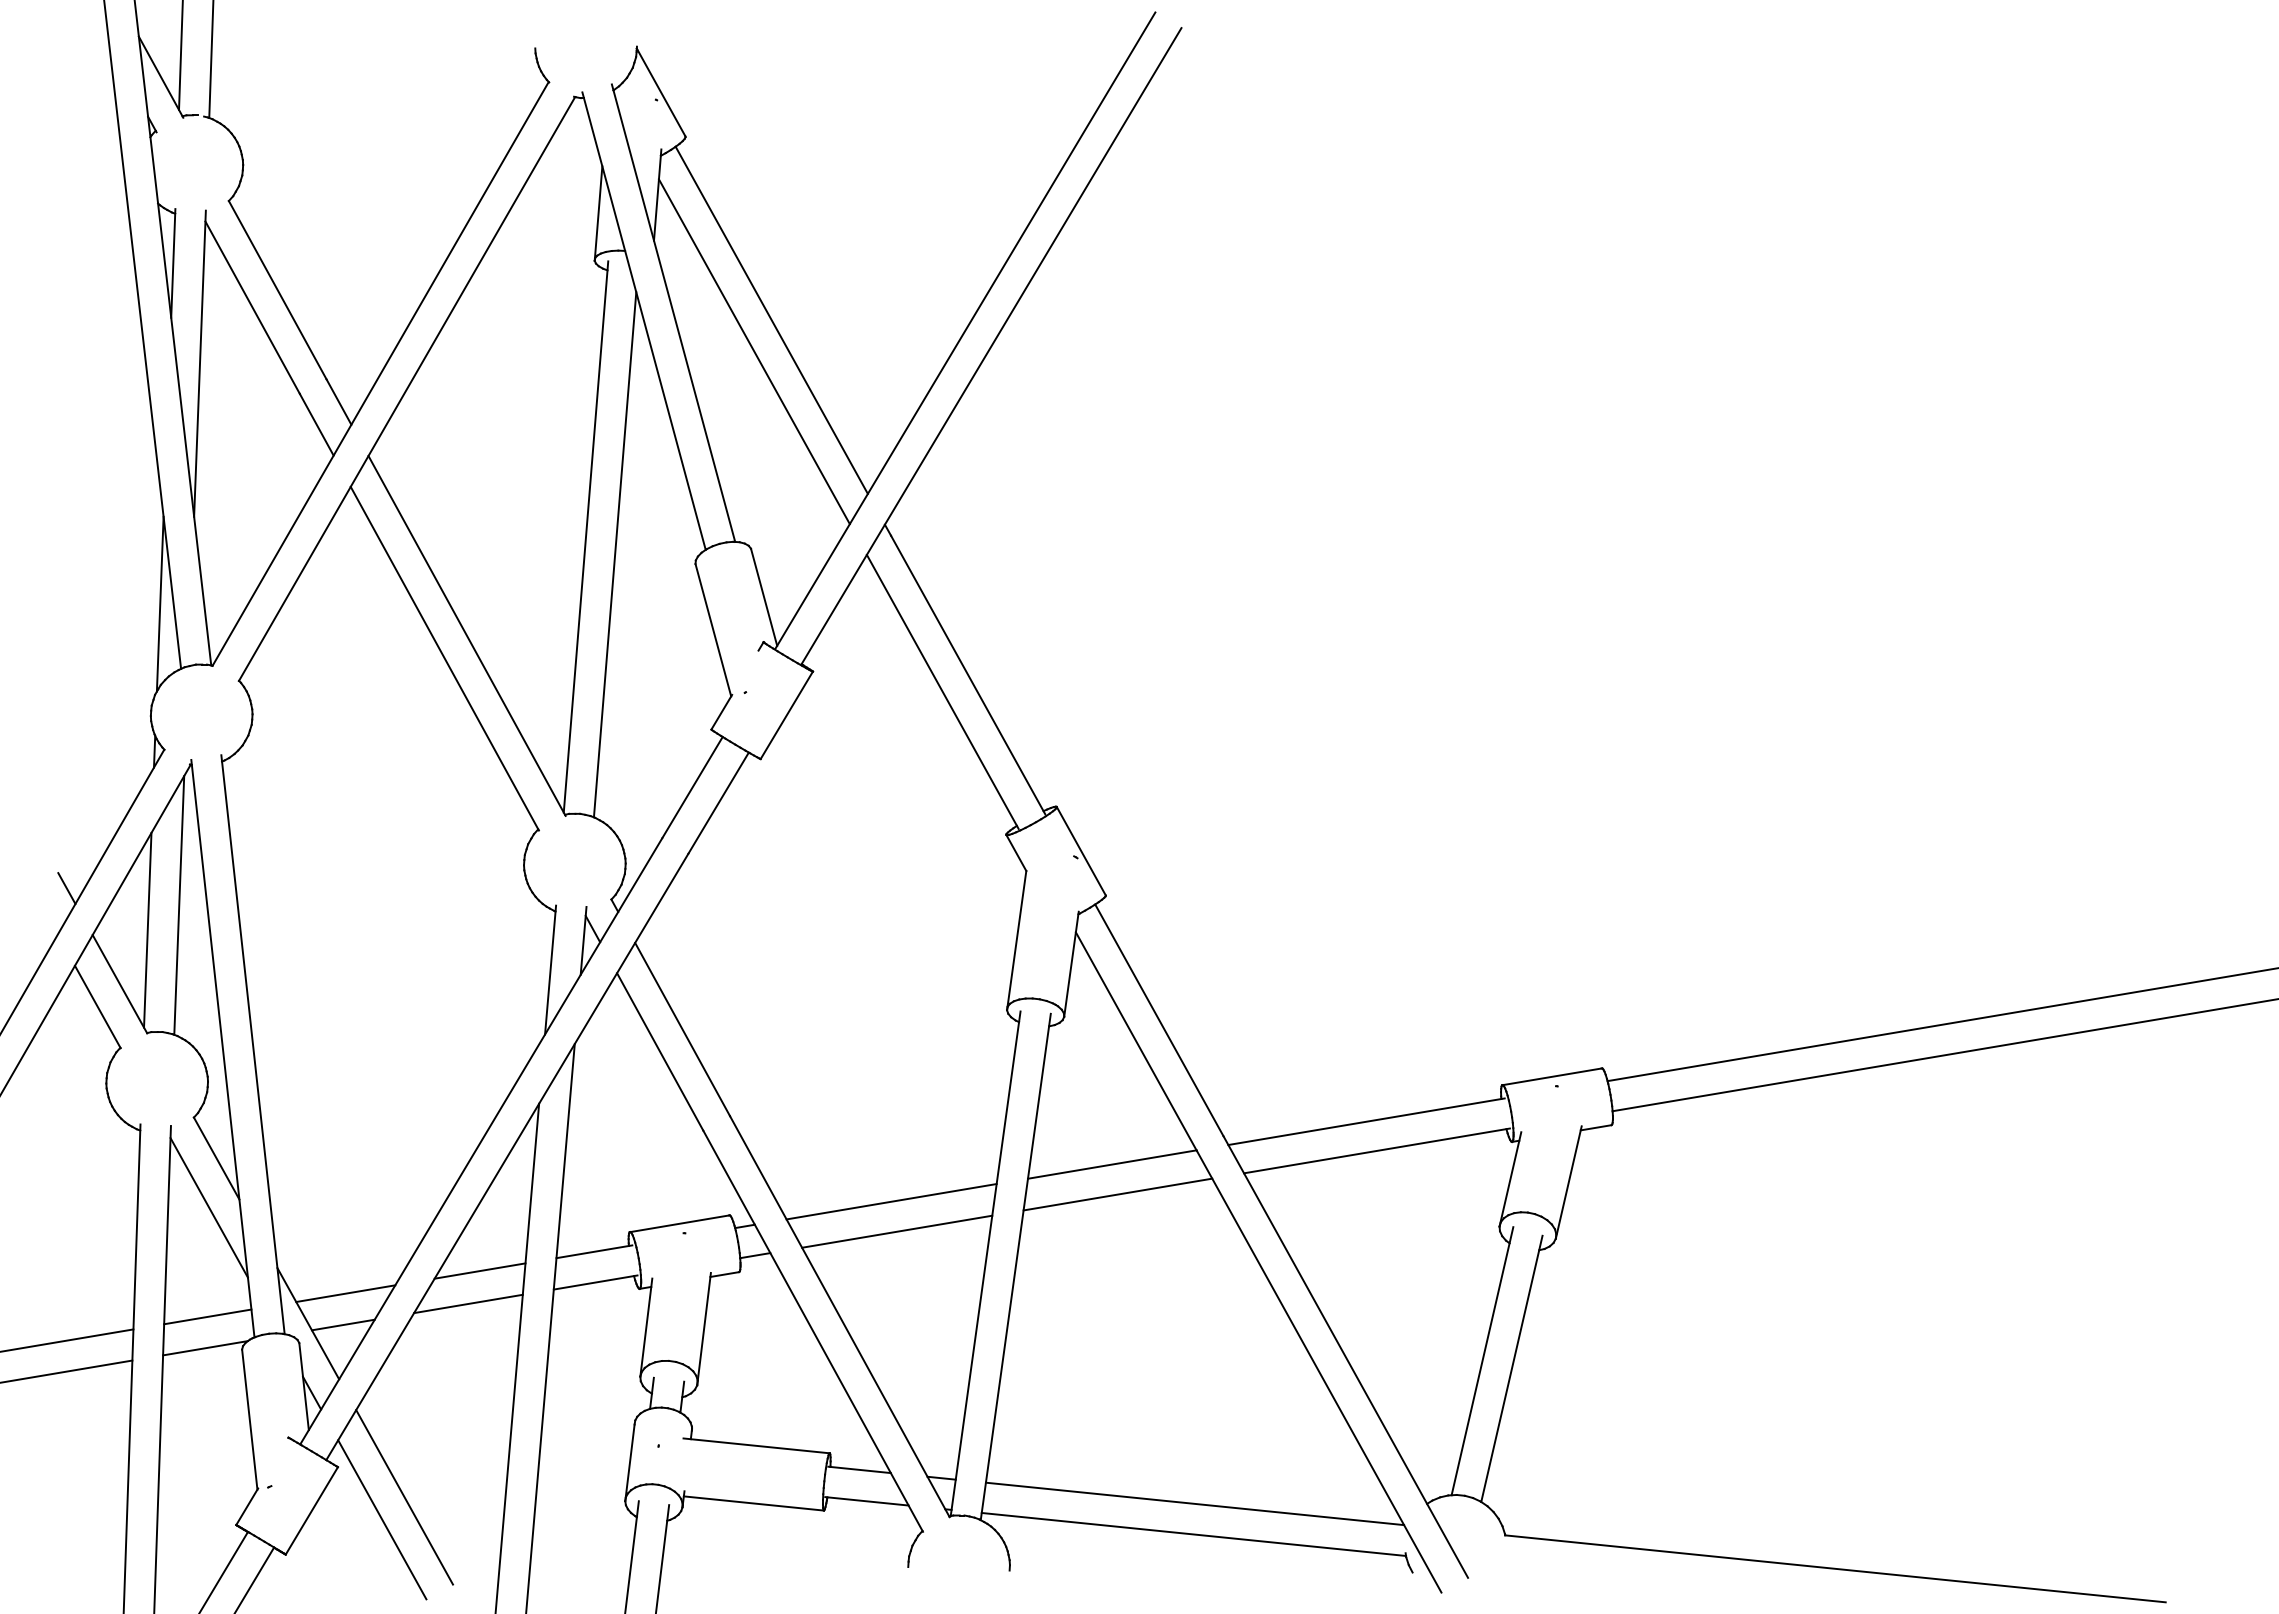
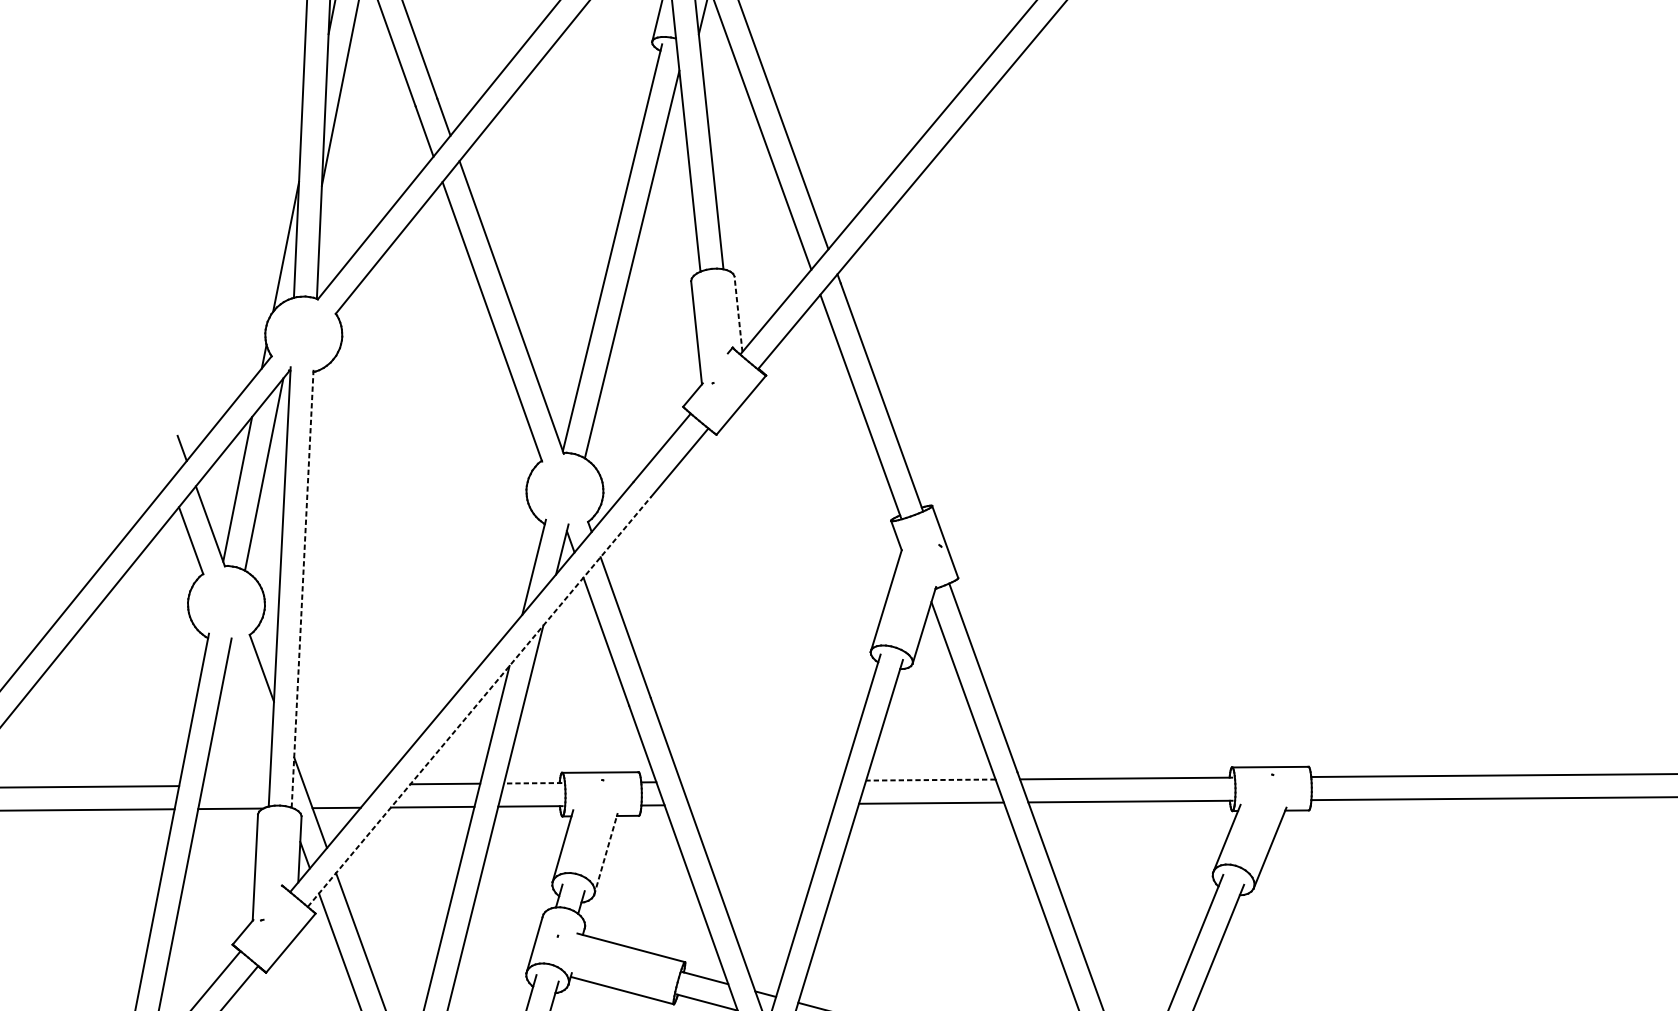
line: (763, 596) -> (738, 313), solid -> dashed
line: (252, 1044) -> (302, 587), solid -> dashed
line: (507, 1156) -> (479, 701), solid -> dashed
line: (1111, 1164) -> (930, 779), solid -> dashed
line: (891, 1201) -> (761, 781), removed
line: (208, 1207) -> (249, 703), removed
line: (897, 1231) -> (762, 804), removed
line: (593, 1251) -> (532, 782), solid -> dashed
line: (345, 1293) -> (342, 784), removed
line: (207, 1316) -> (236, 785), removed
line: (704, 1329) -> (606, 854), solid -> dashed

